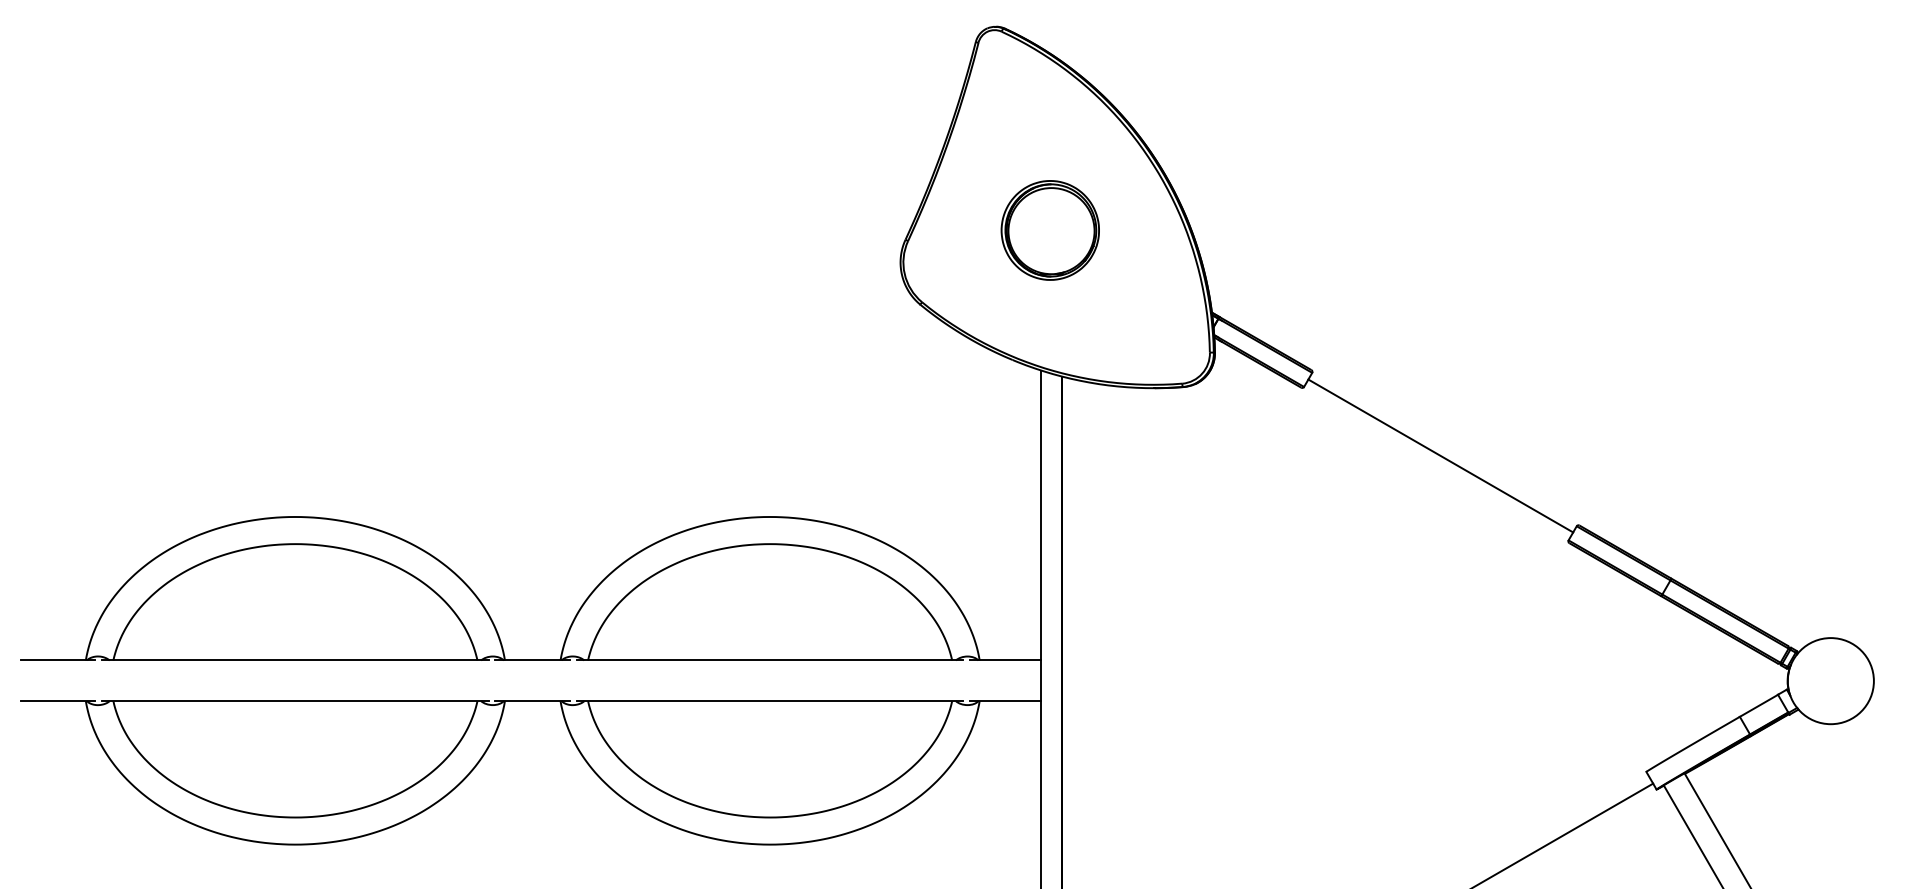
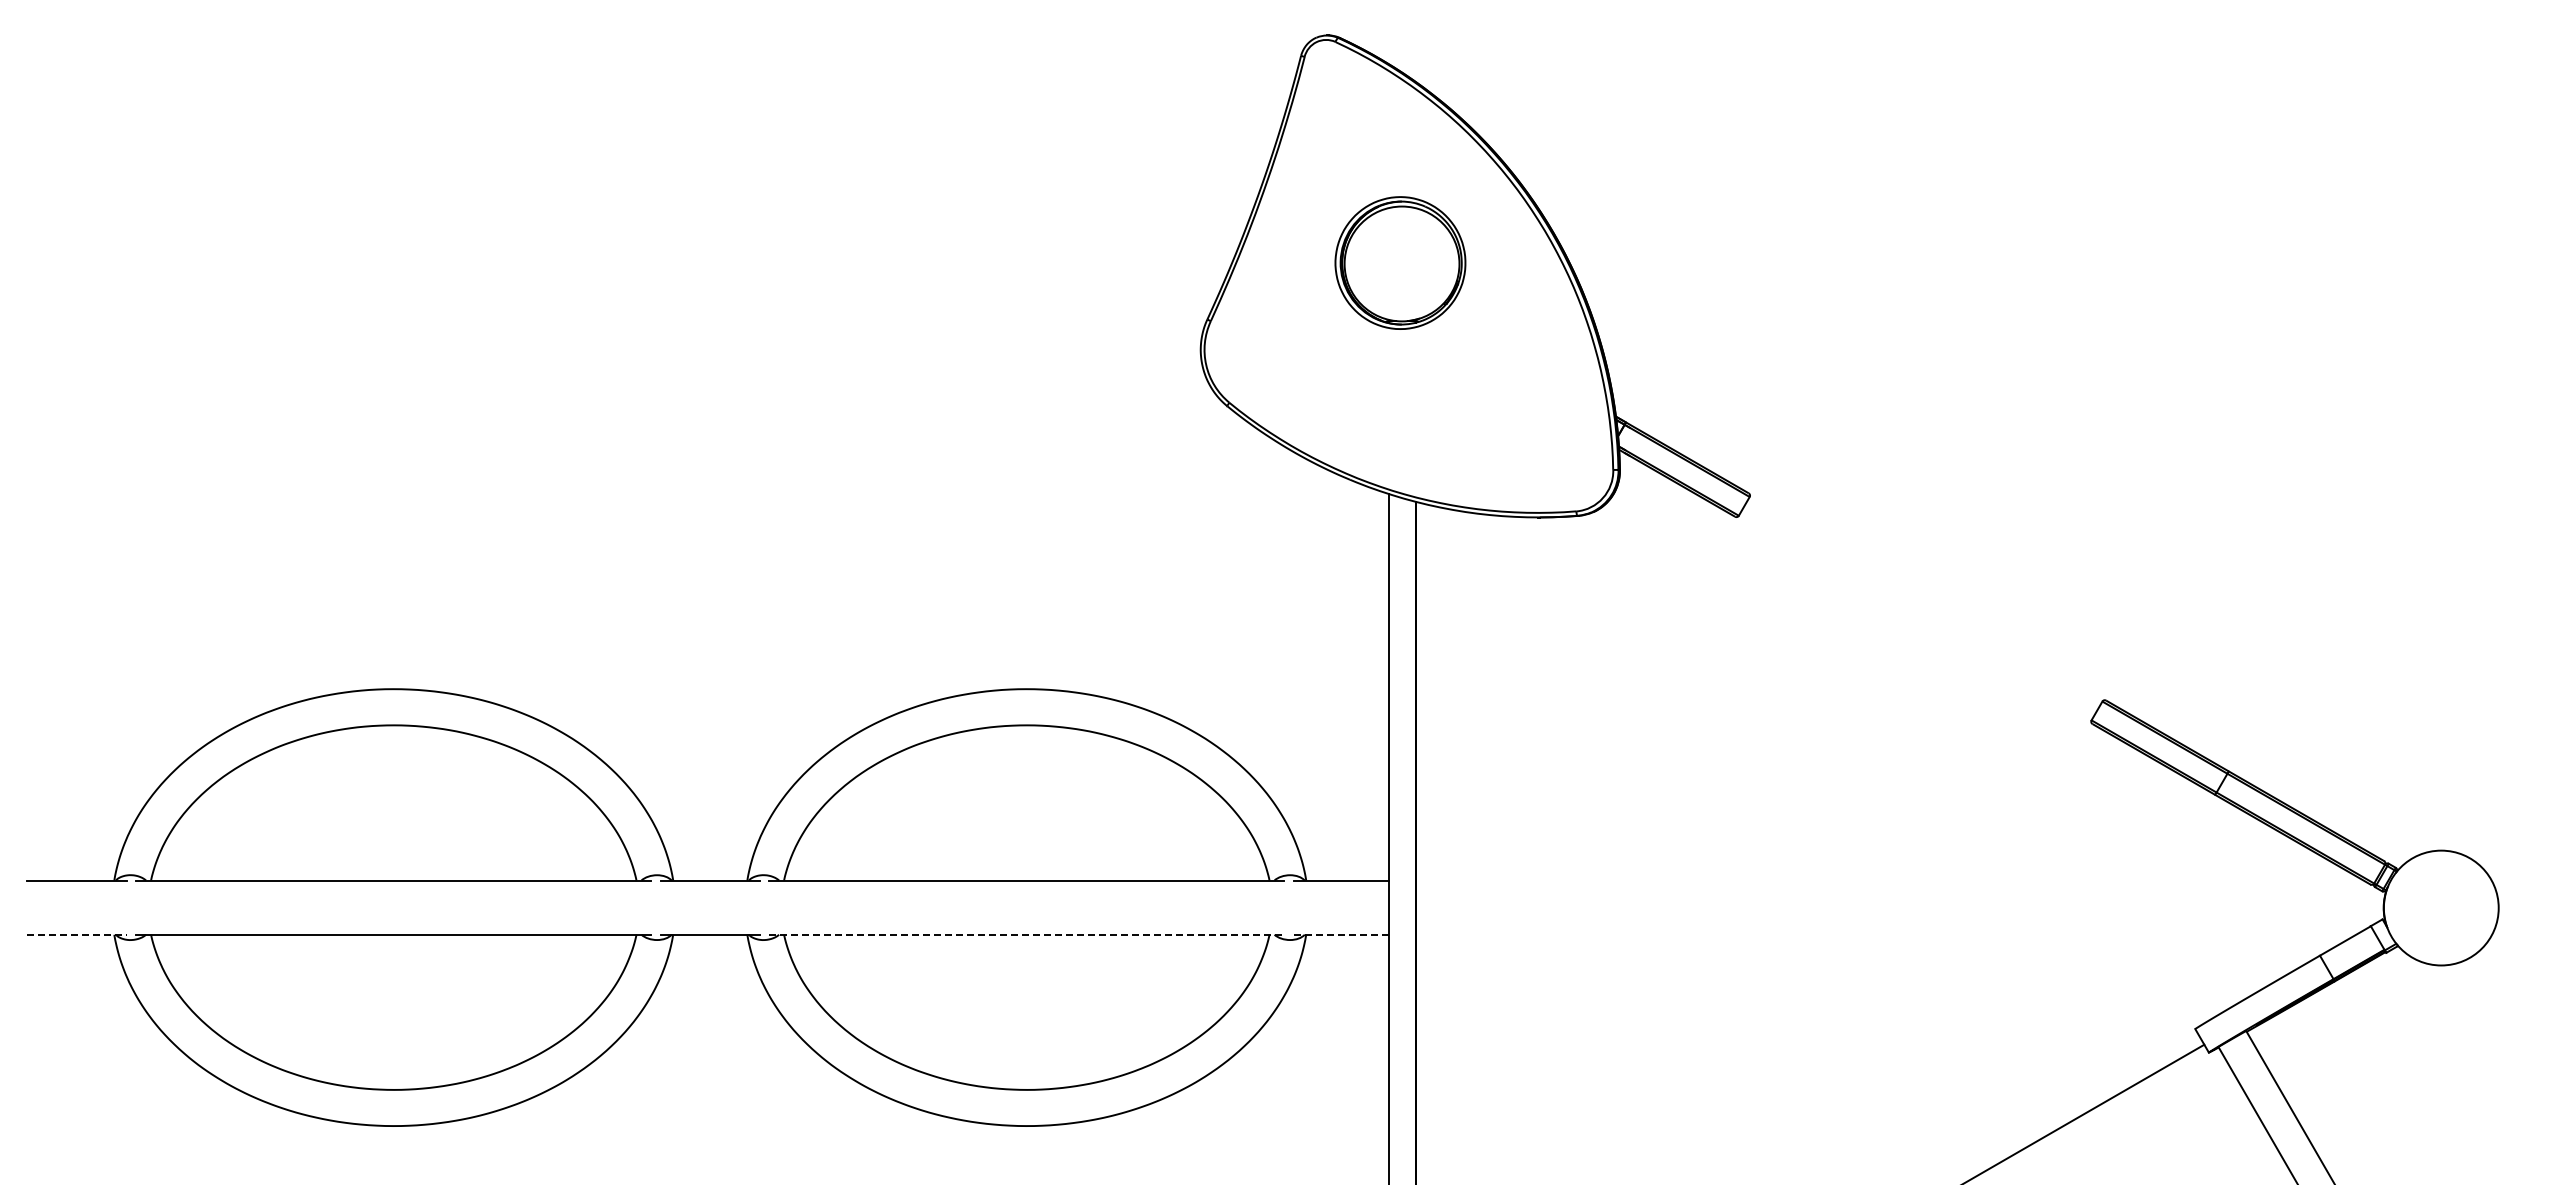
part: (1050, 230) -> (1400, 262), moved
line: (1440, 455) -> (1920, 607), removed
line: (58, 700) -> (77, 934), solid -> dashed
line: (769, 700) -> (1026, 934), solid -> dashed
line: (1006, 700) -> (1341, 934), solid -> dashed

